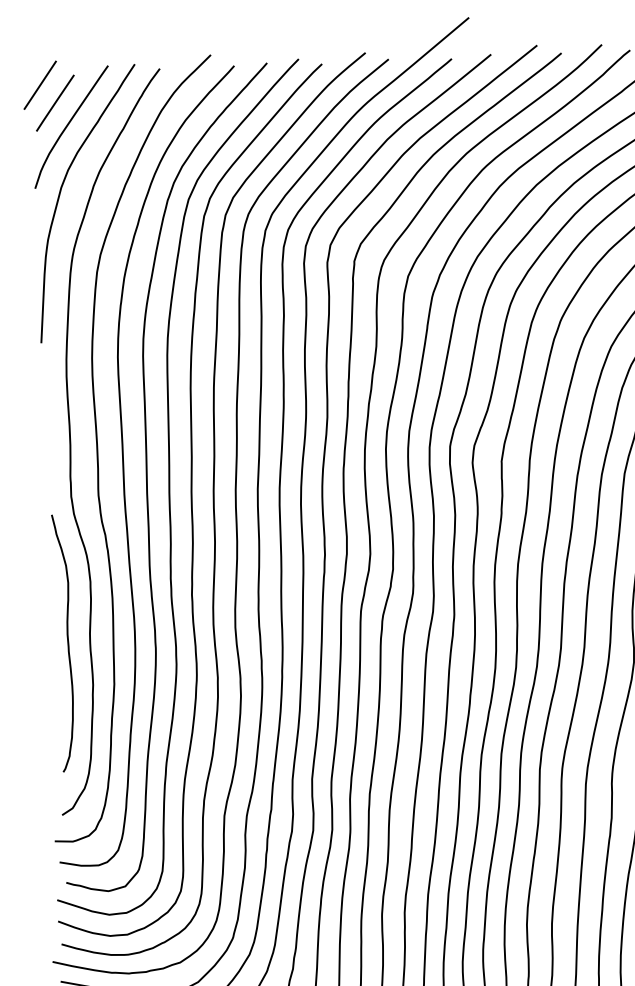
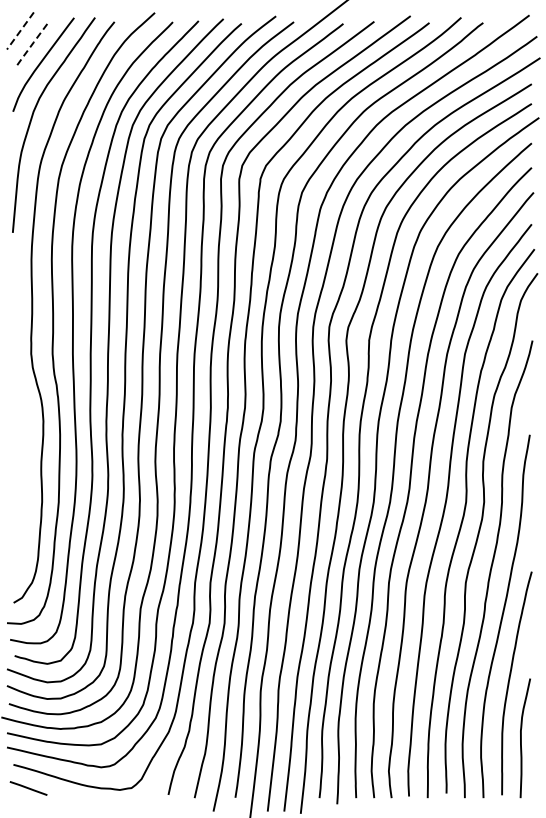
line: (40, 84) -> (20, 30), solid -> dashed
line: (55, 103) -> (31, 45), solid -> dashed
curve: (67, 643) -> (23, 468), removed

